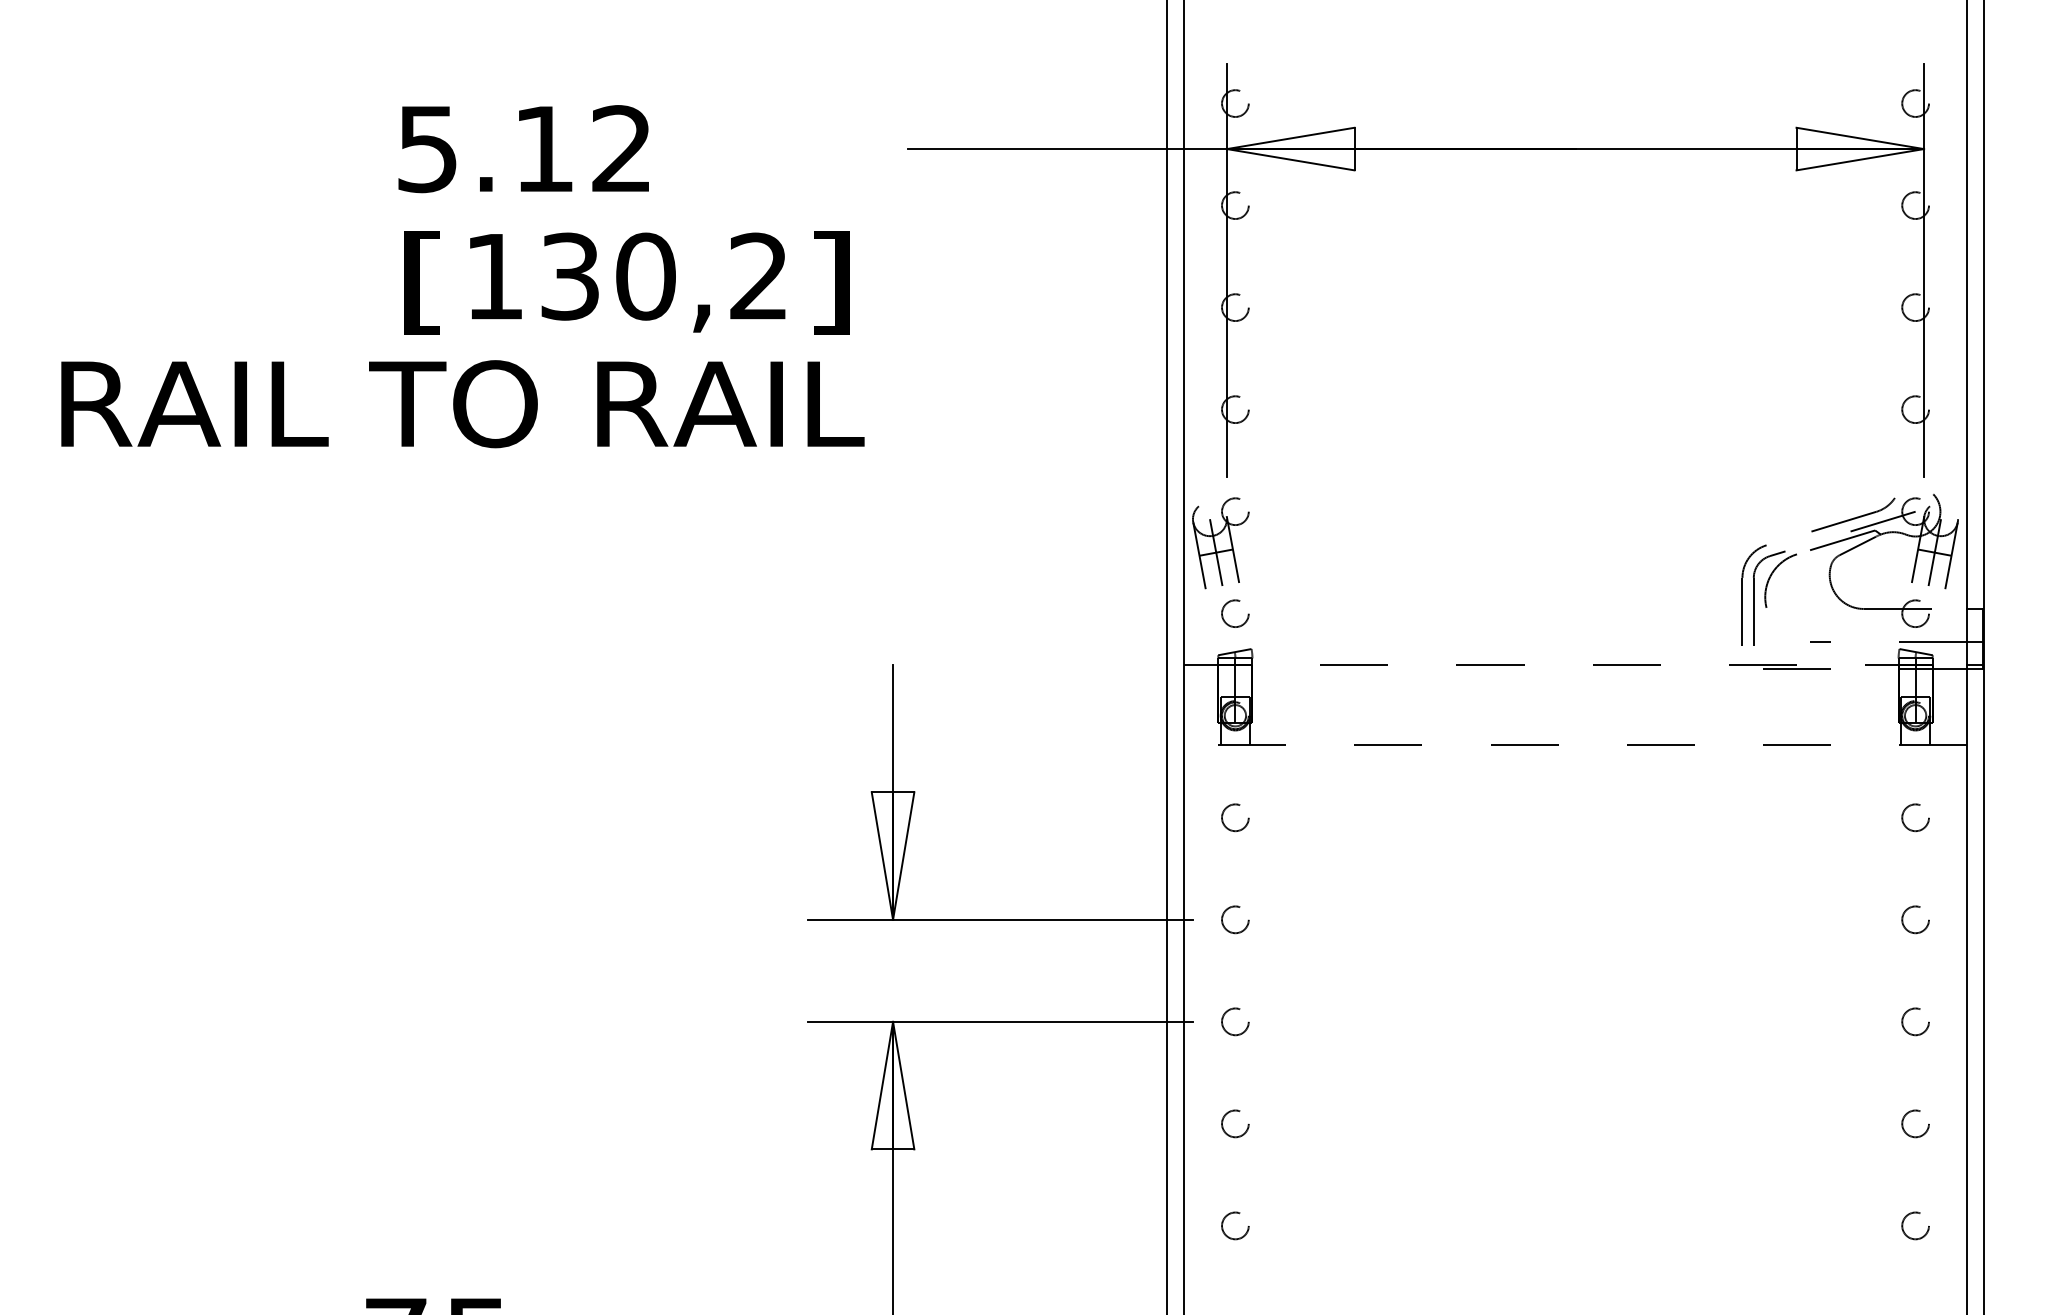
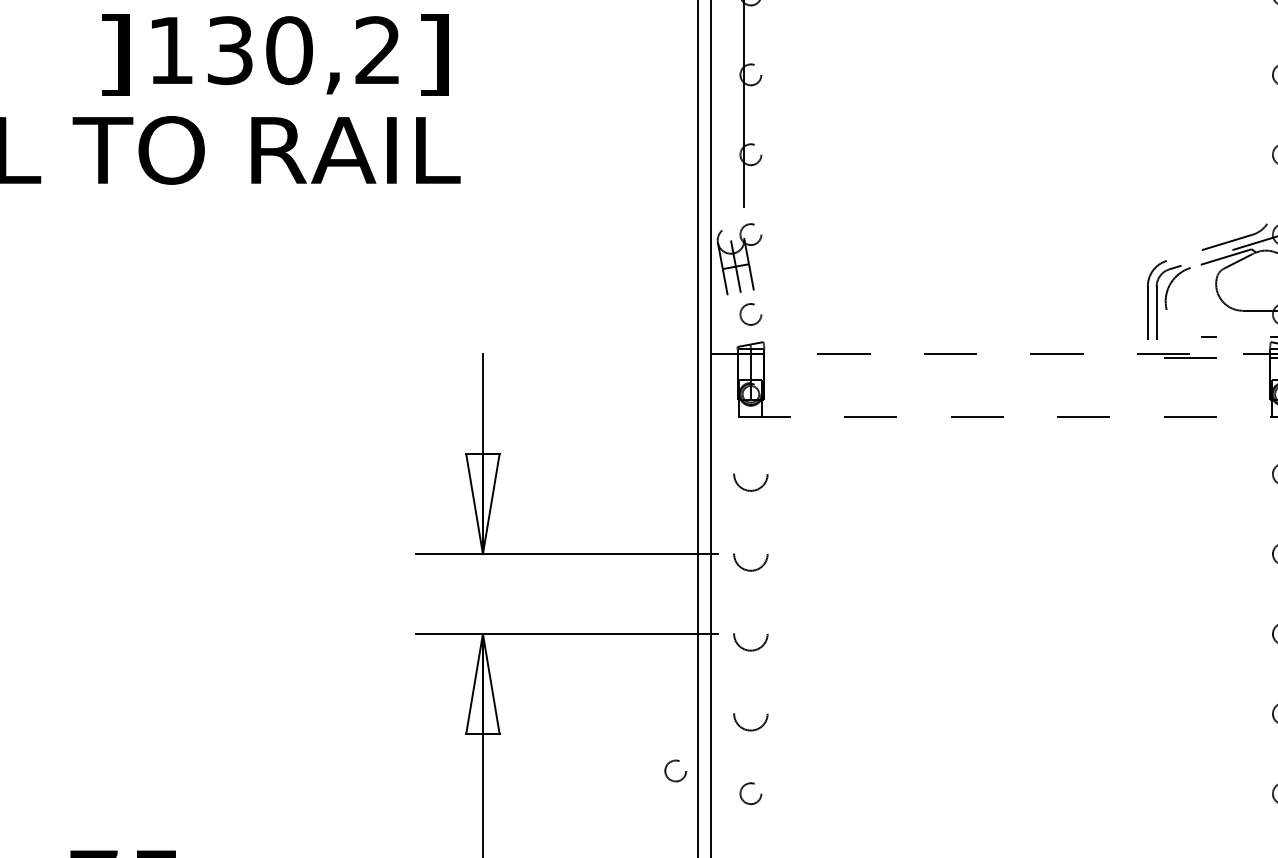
text: (422, 282) -> (114, 55), [ -> ]
circle: (1235, 817) -> (750, 473), size x1.6
circle: (1235, 919) -> (750, 553), size x1.6
circle: (1235, 1021) -> (750, 633), size x1.6
circle: (1235, 1123) -> (750, 713), size x1.6
circle: (1139, 1196) -> (675, 770), added

